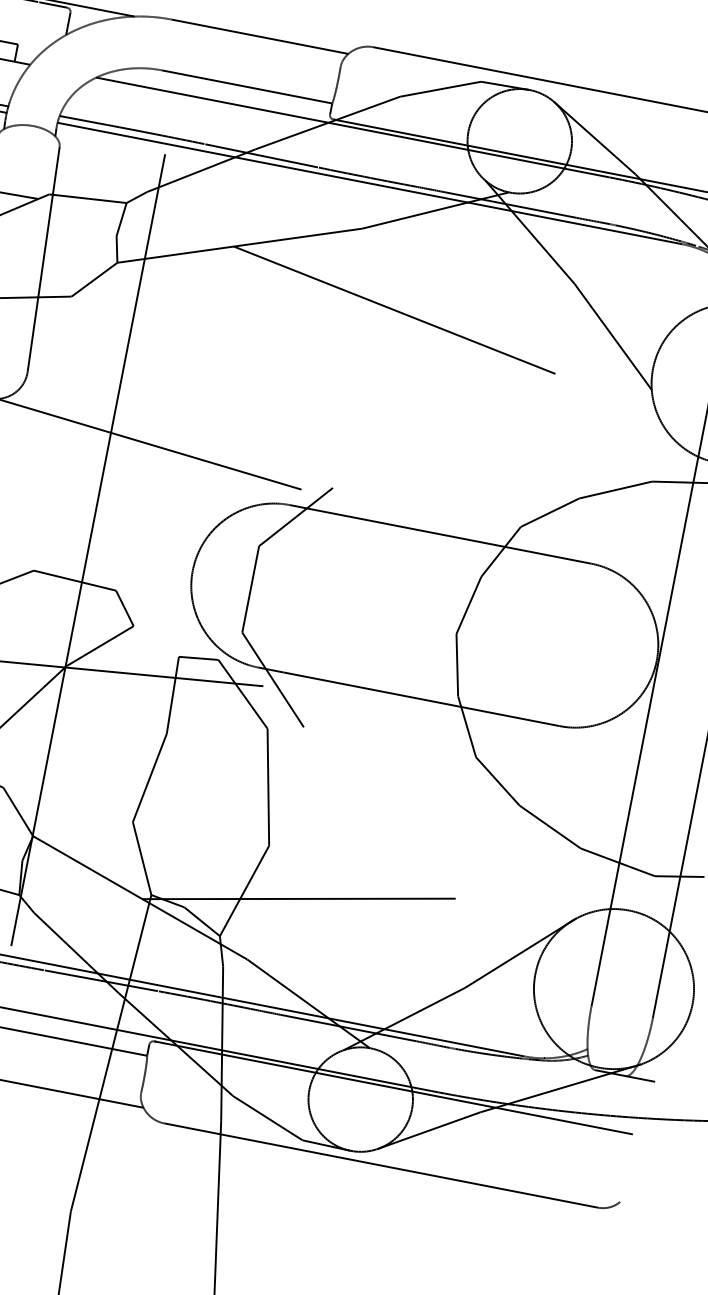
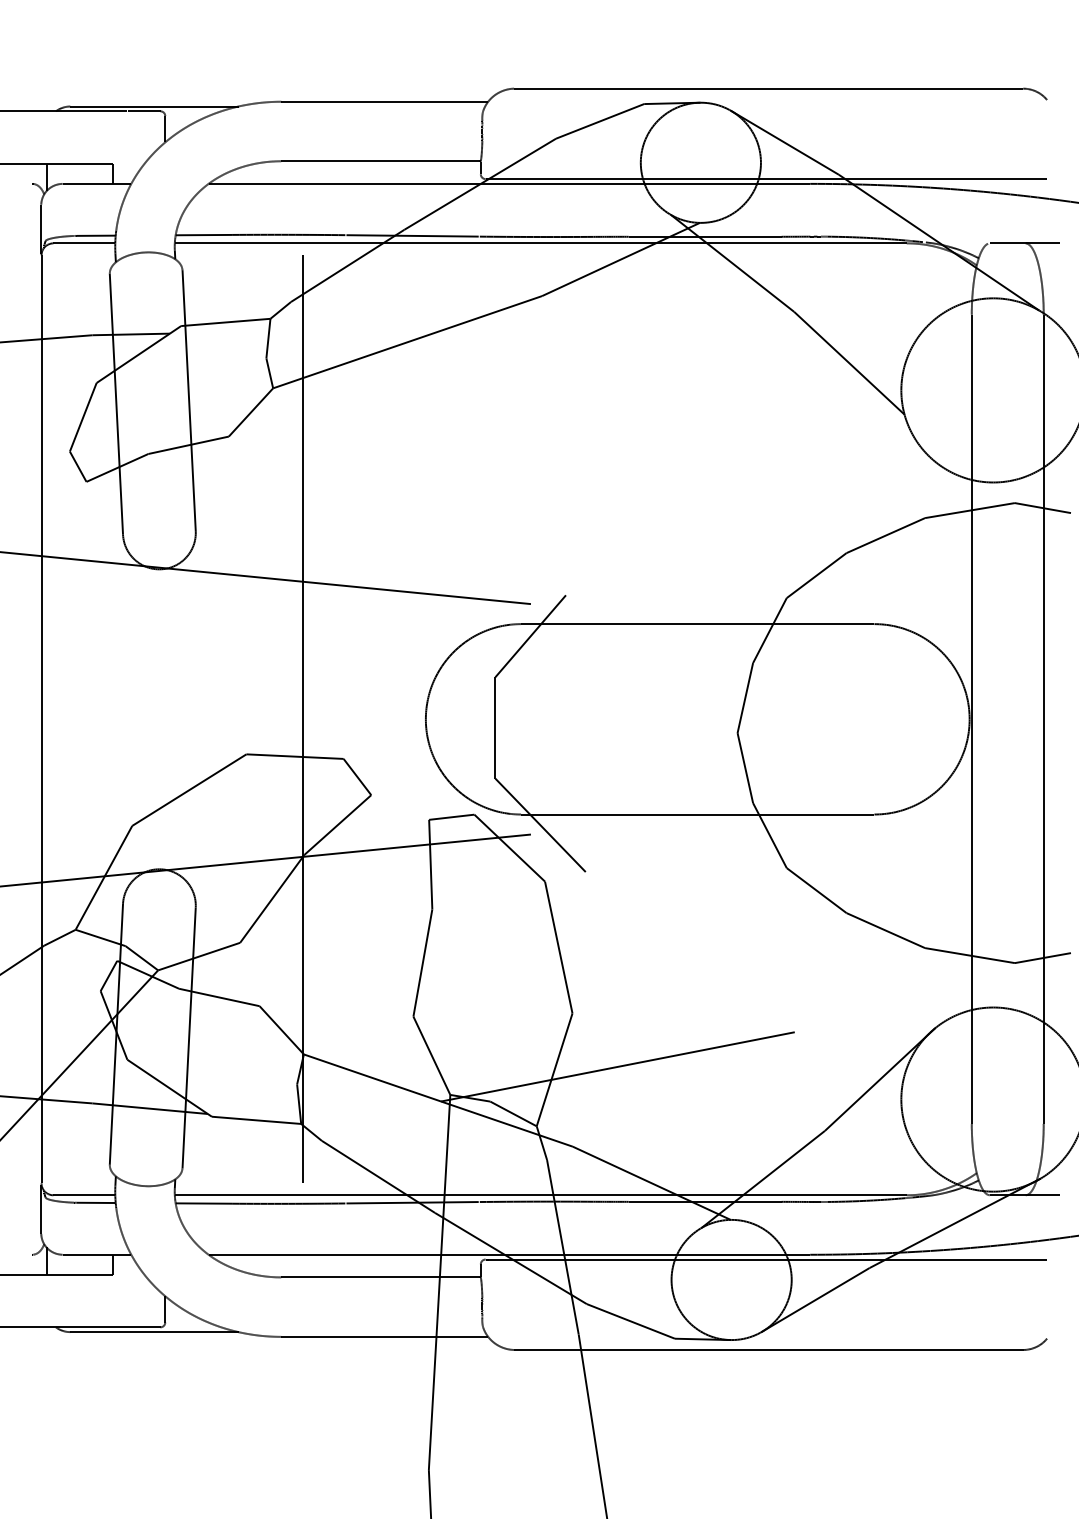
line: (394, 309) -> (596, 380), removed

